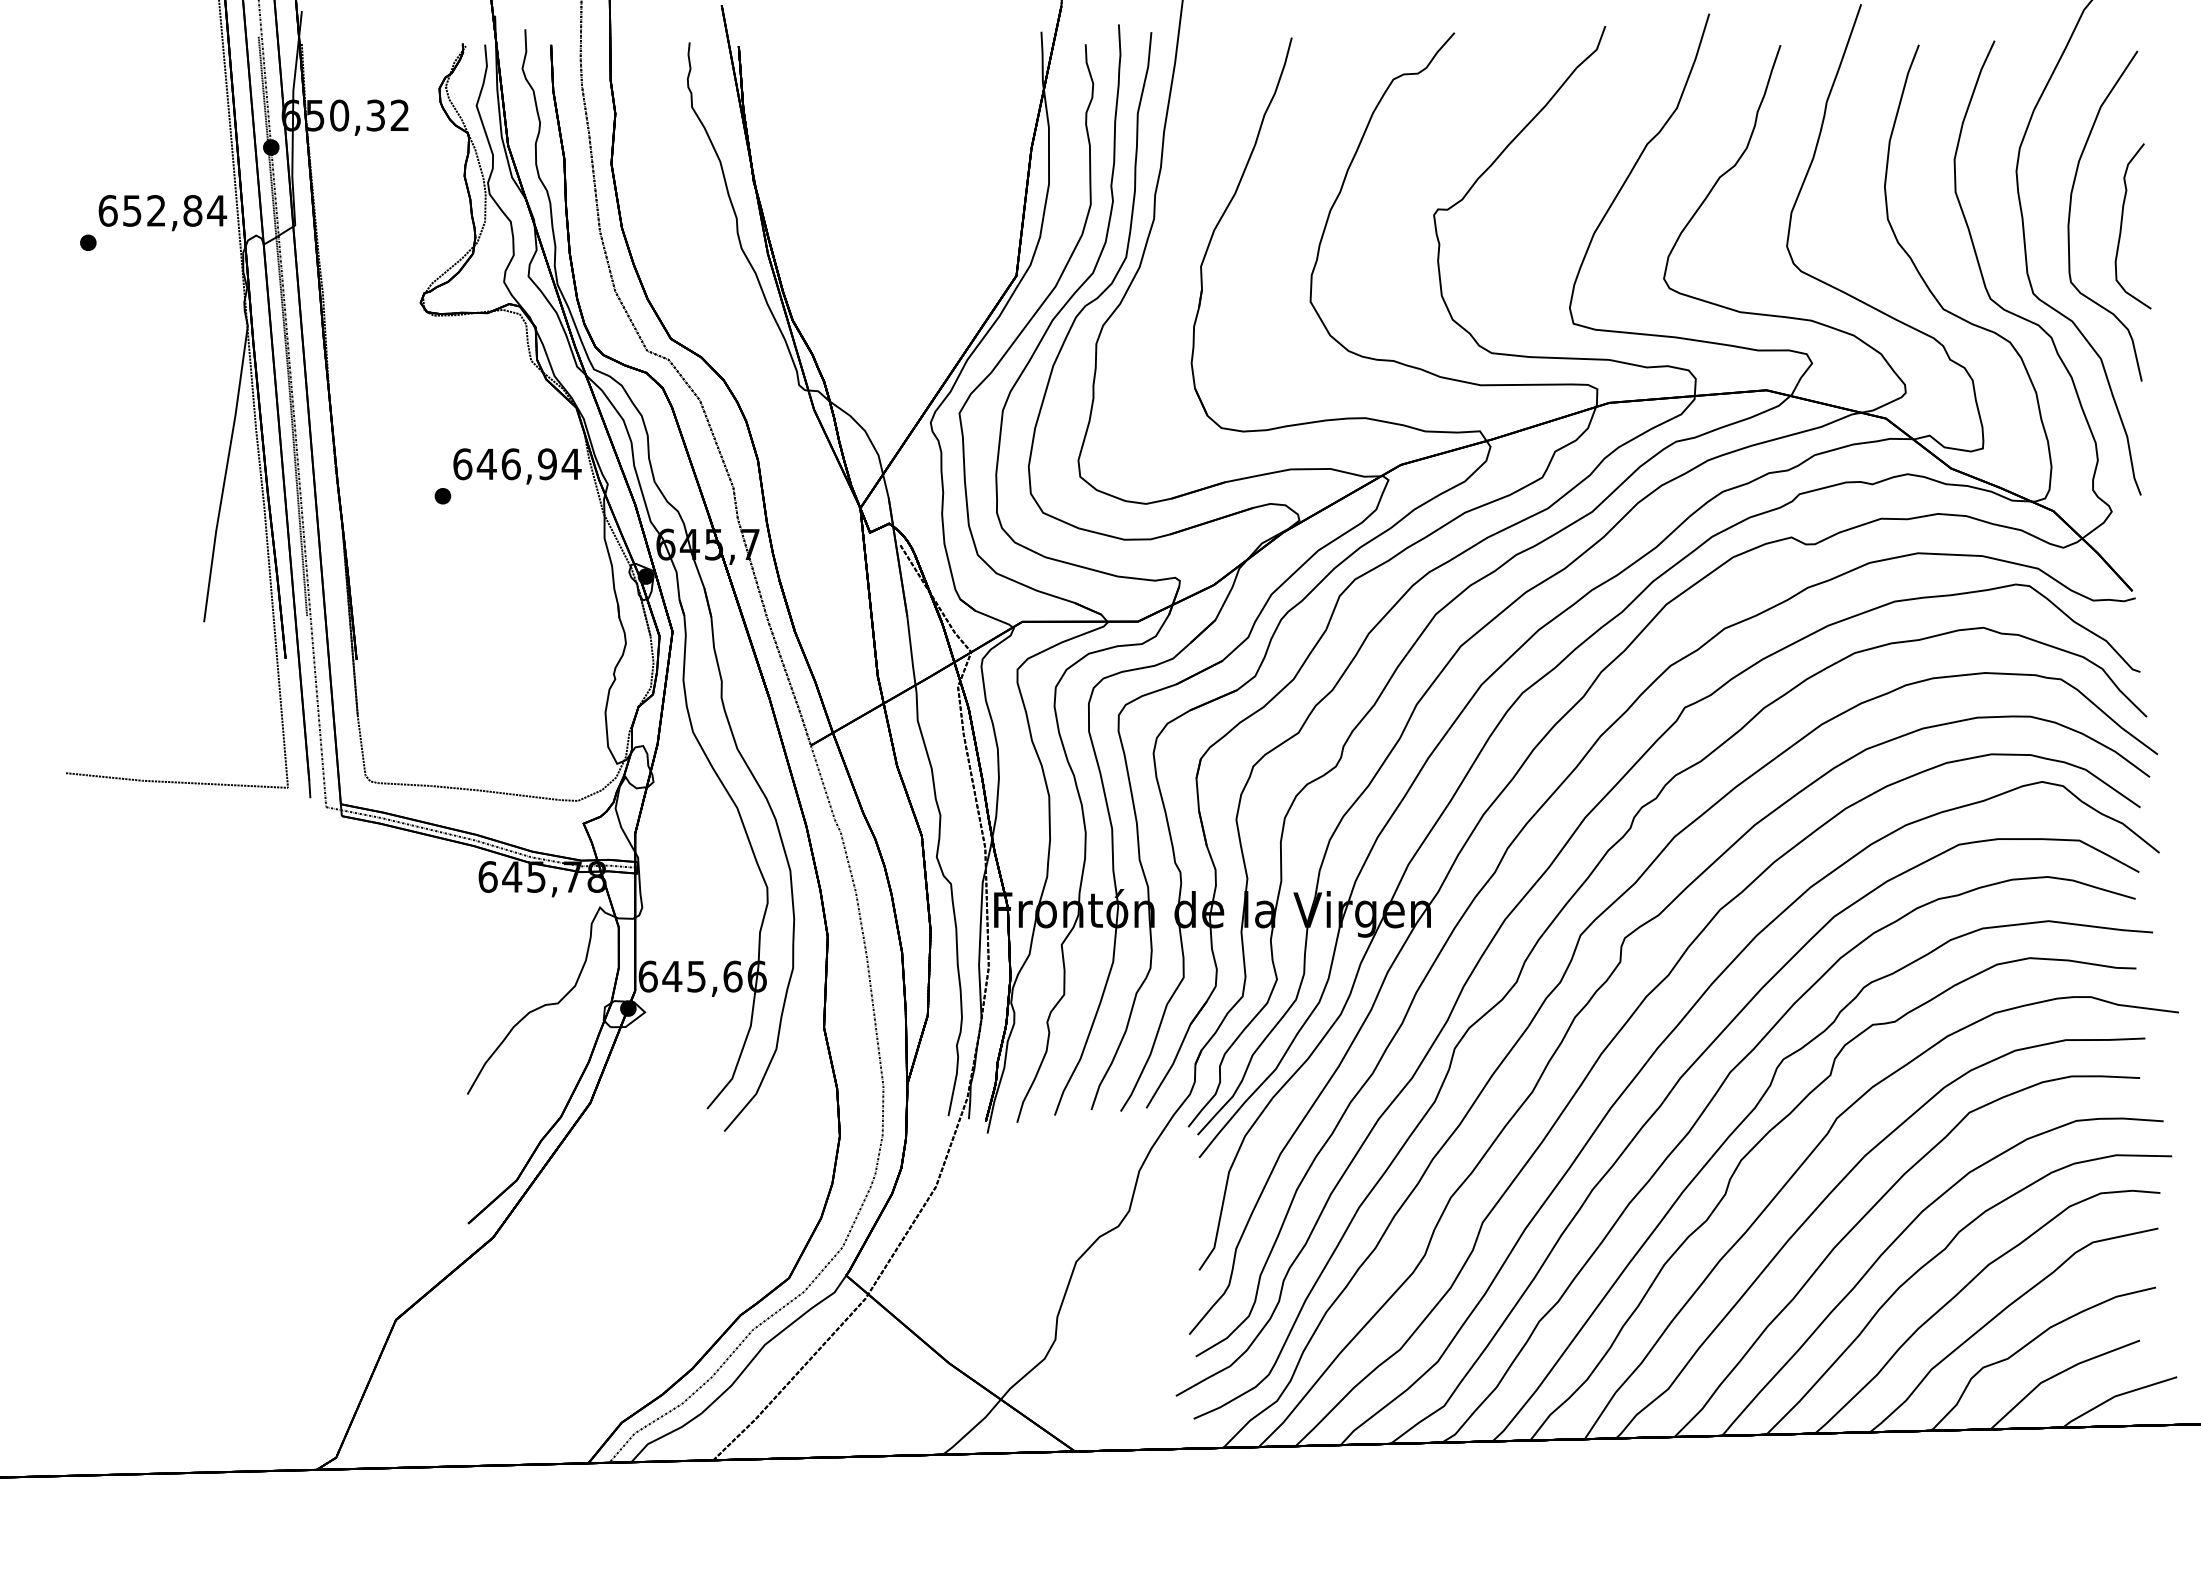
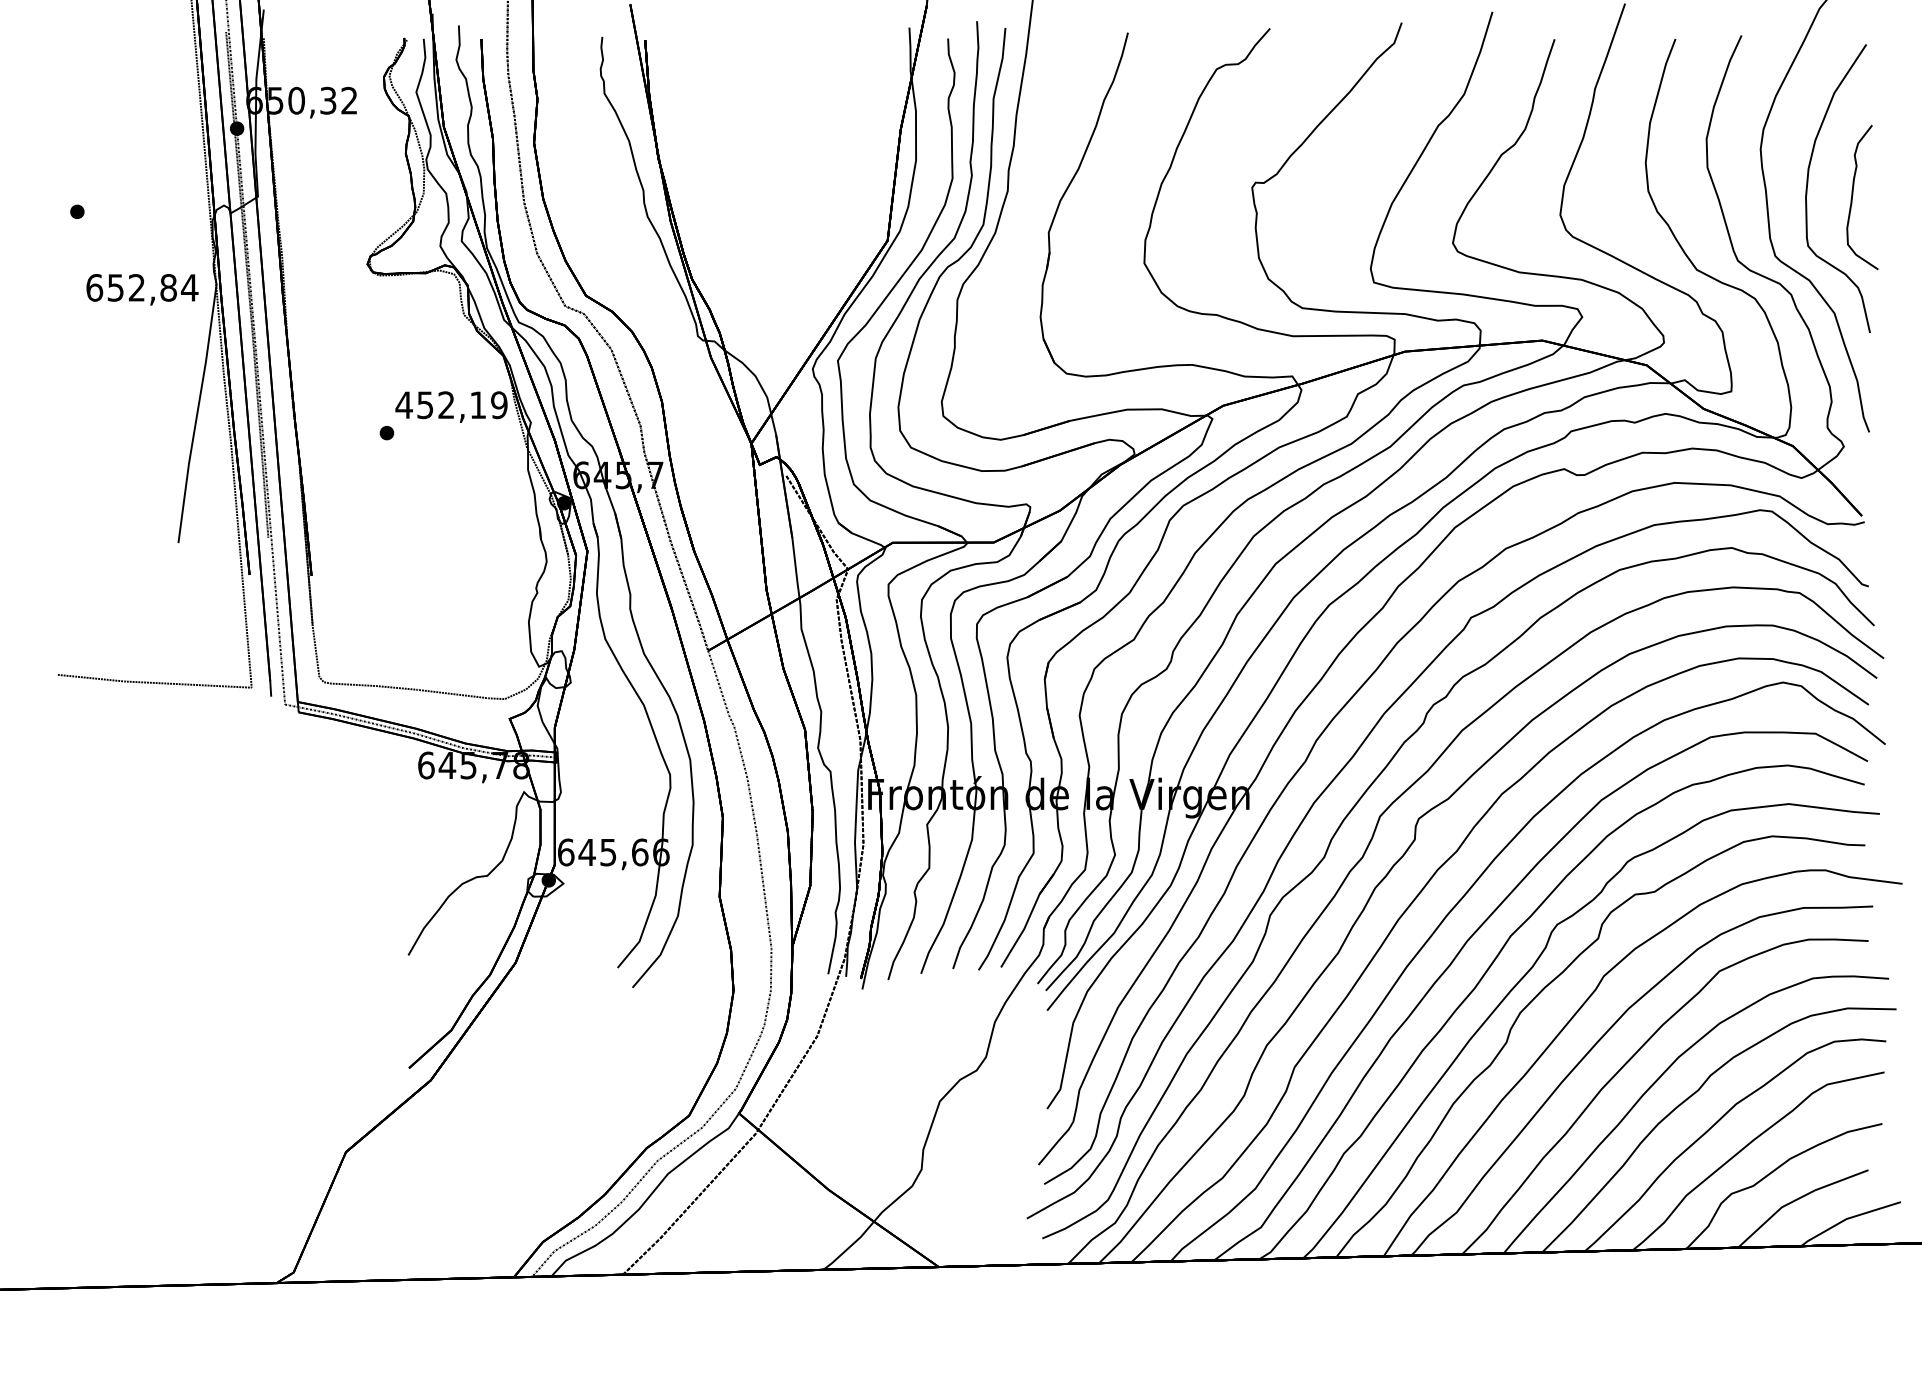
text: (162, 213) -> (142, 290), moved
text: (516, 464) -> (451, 405), 646,94 -> 452,19

